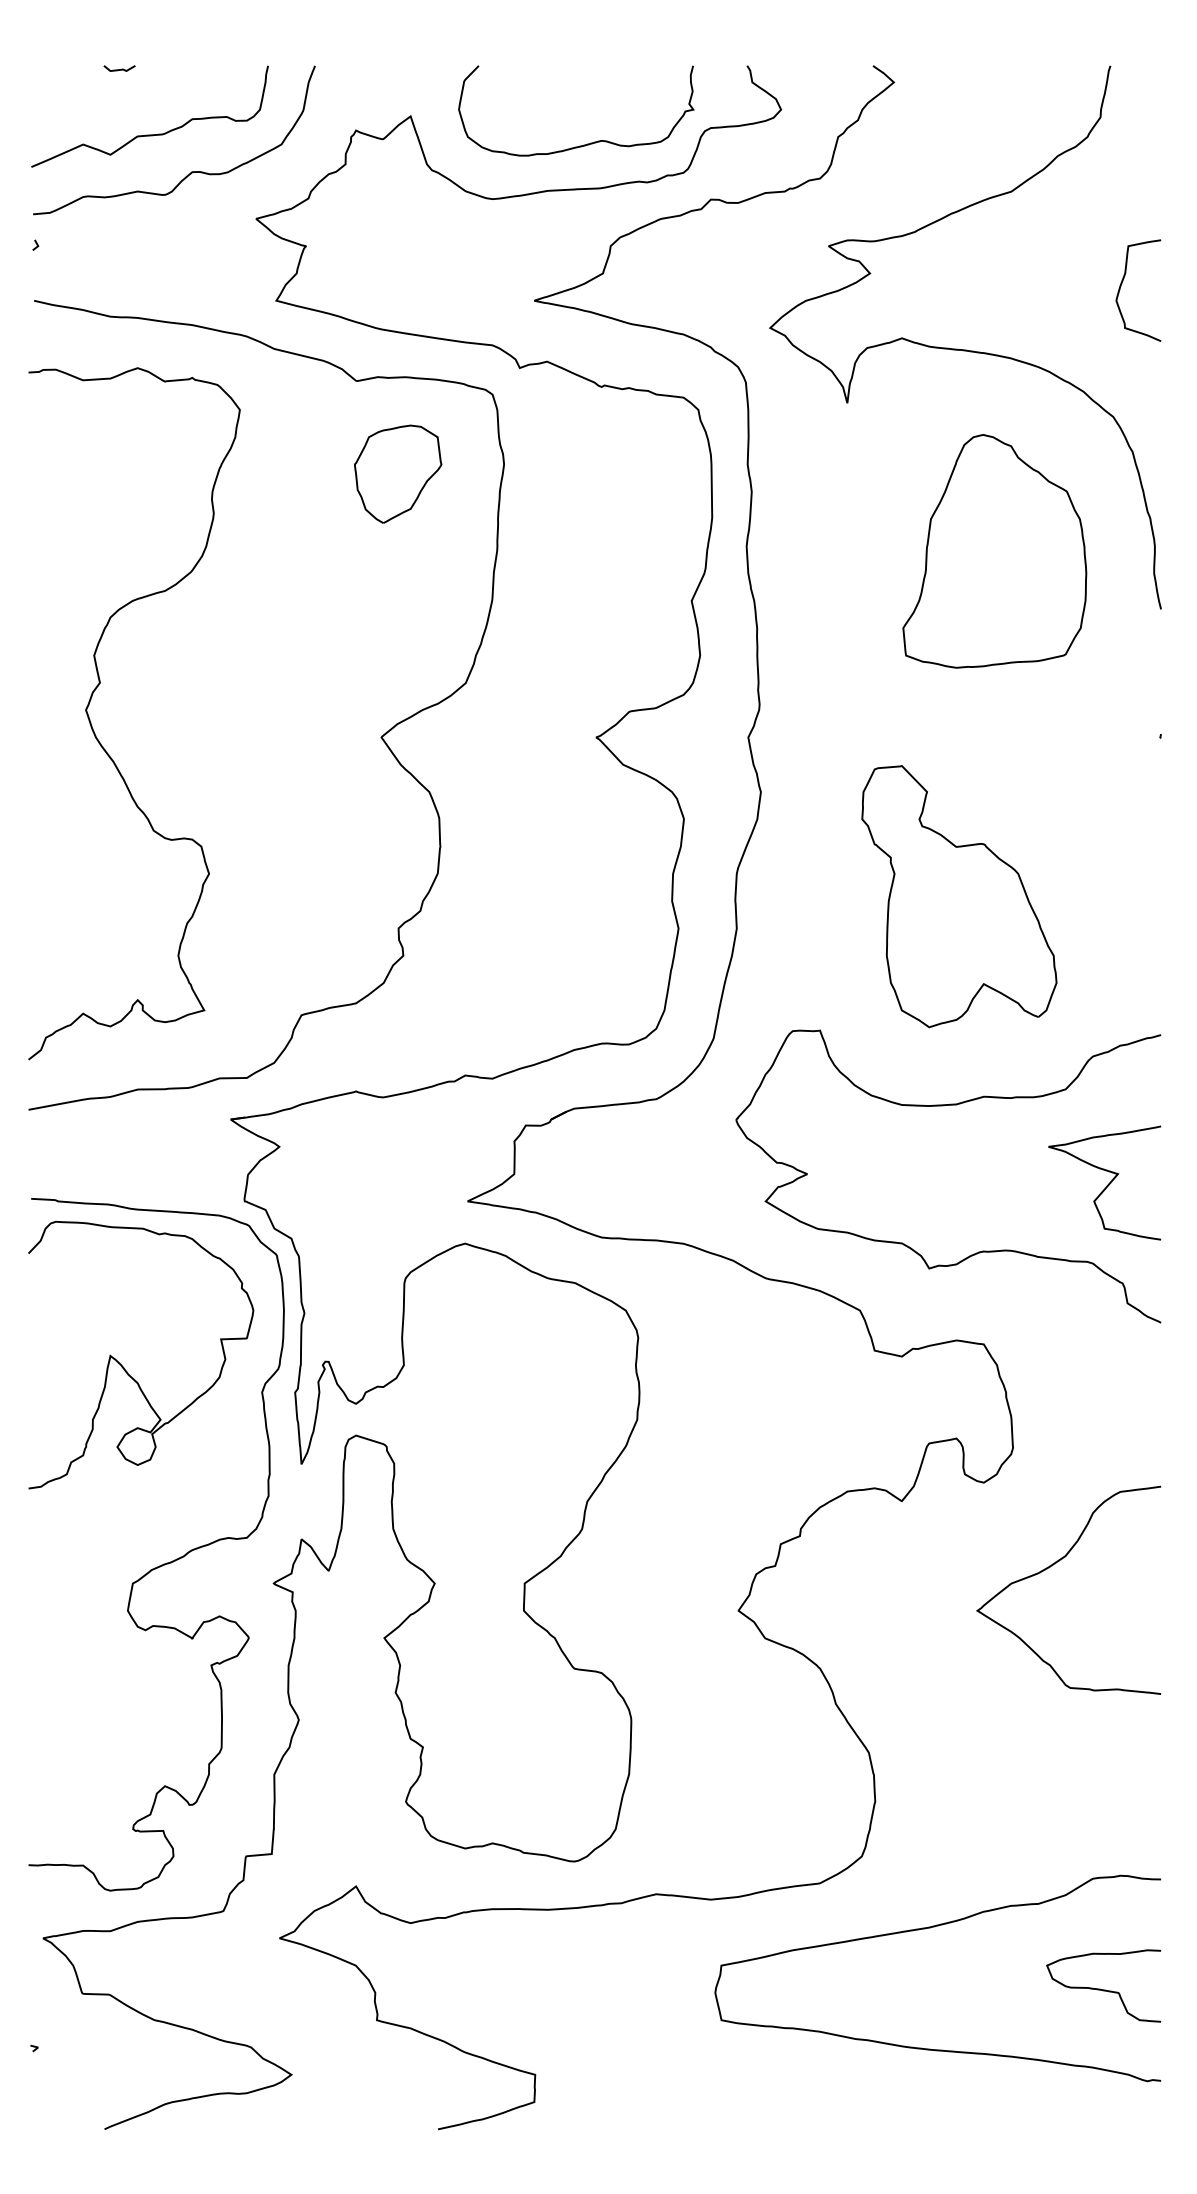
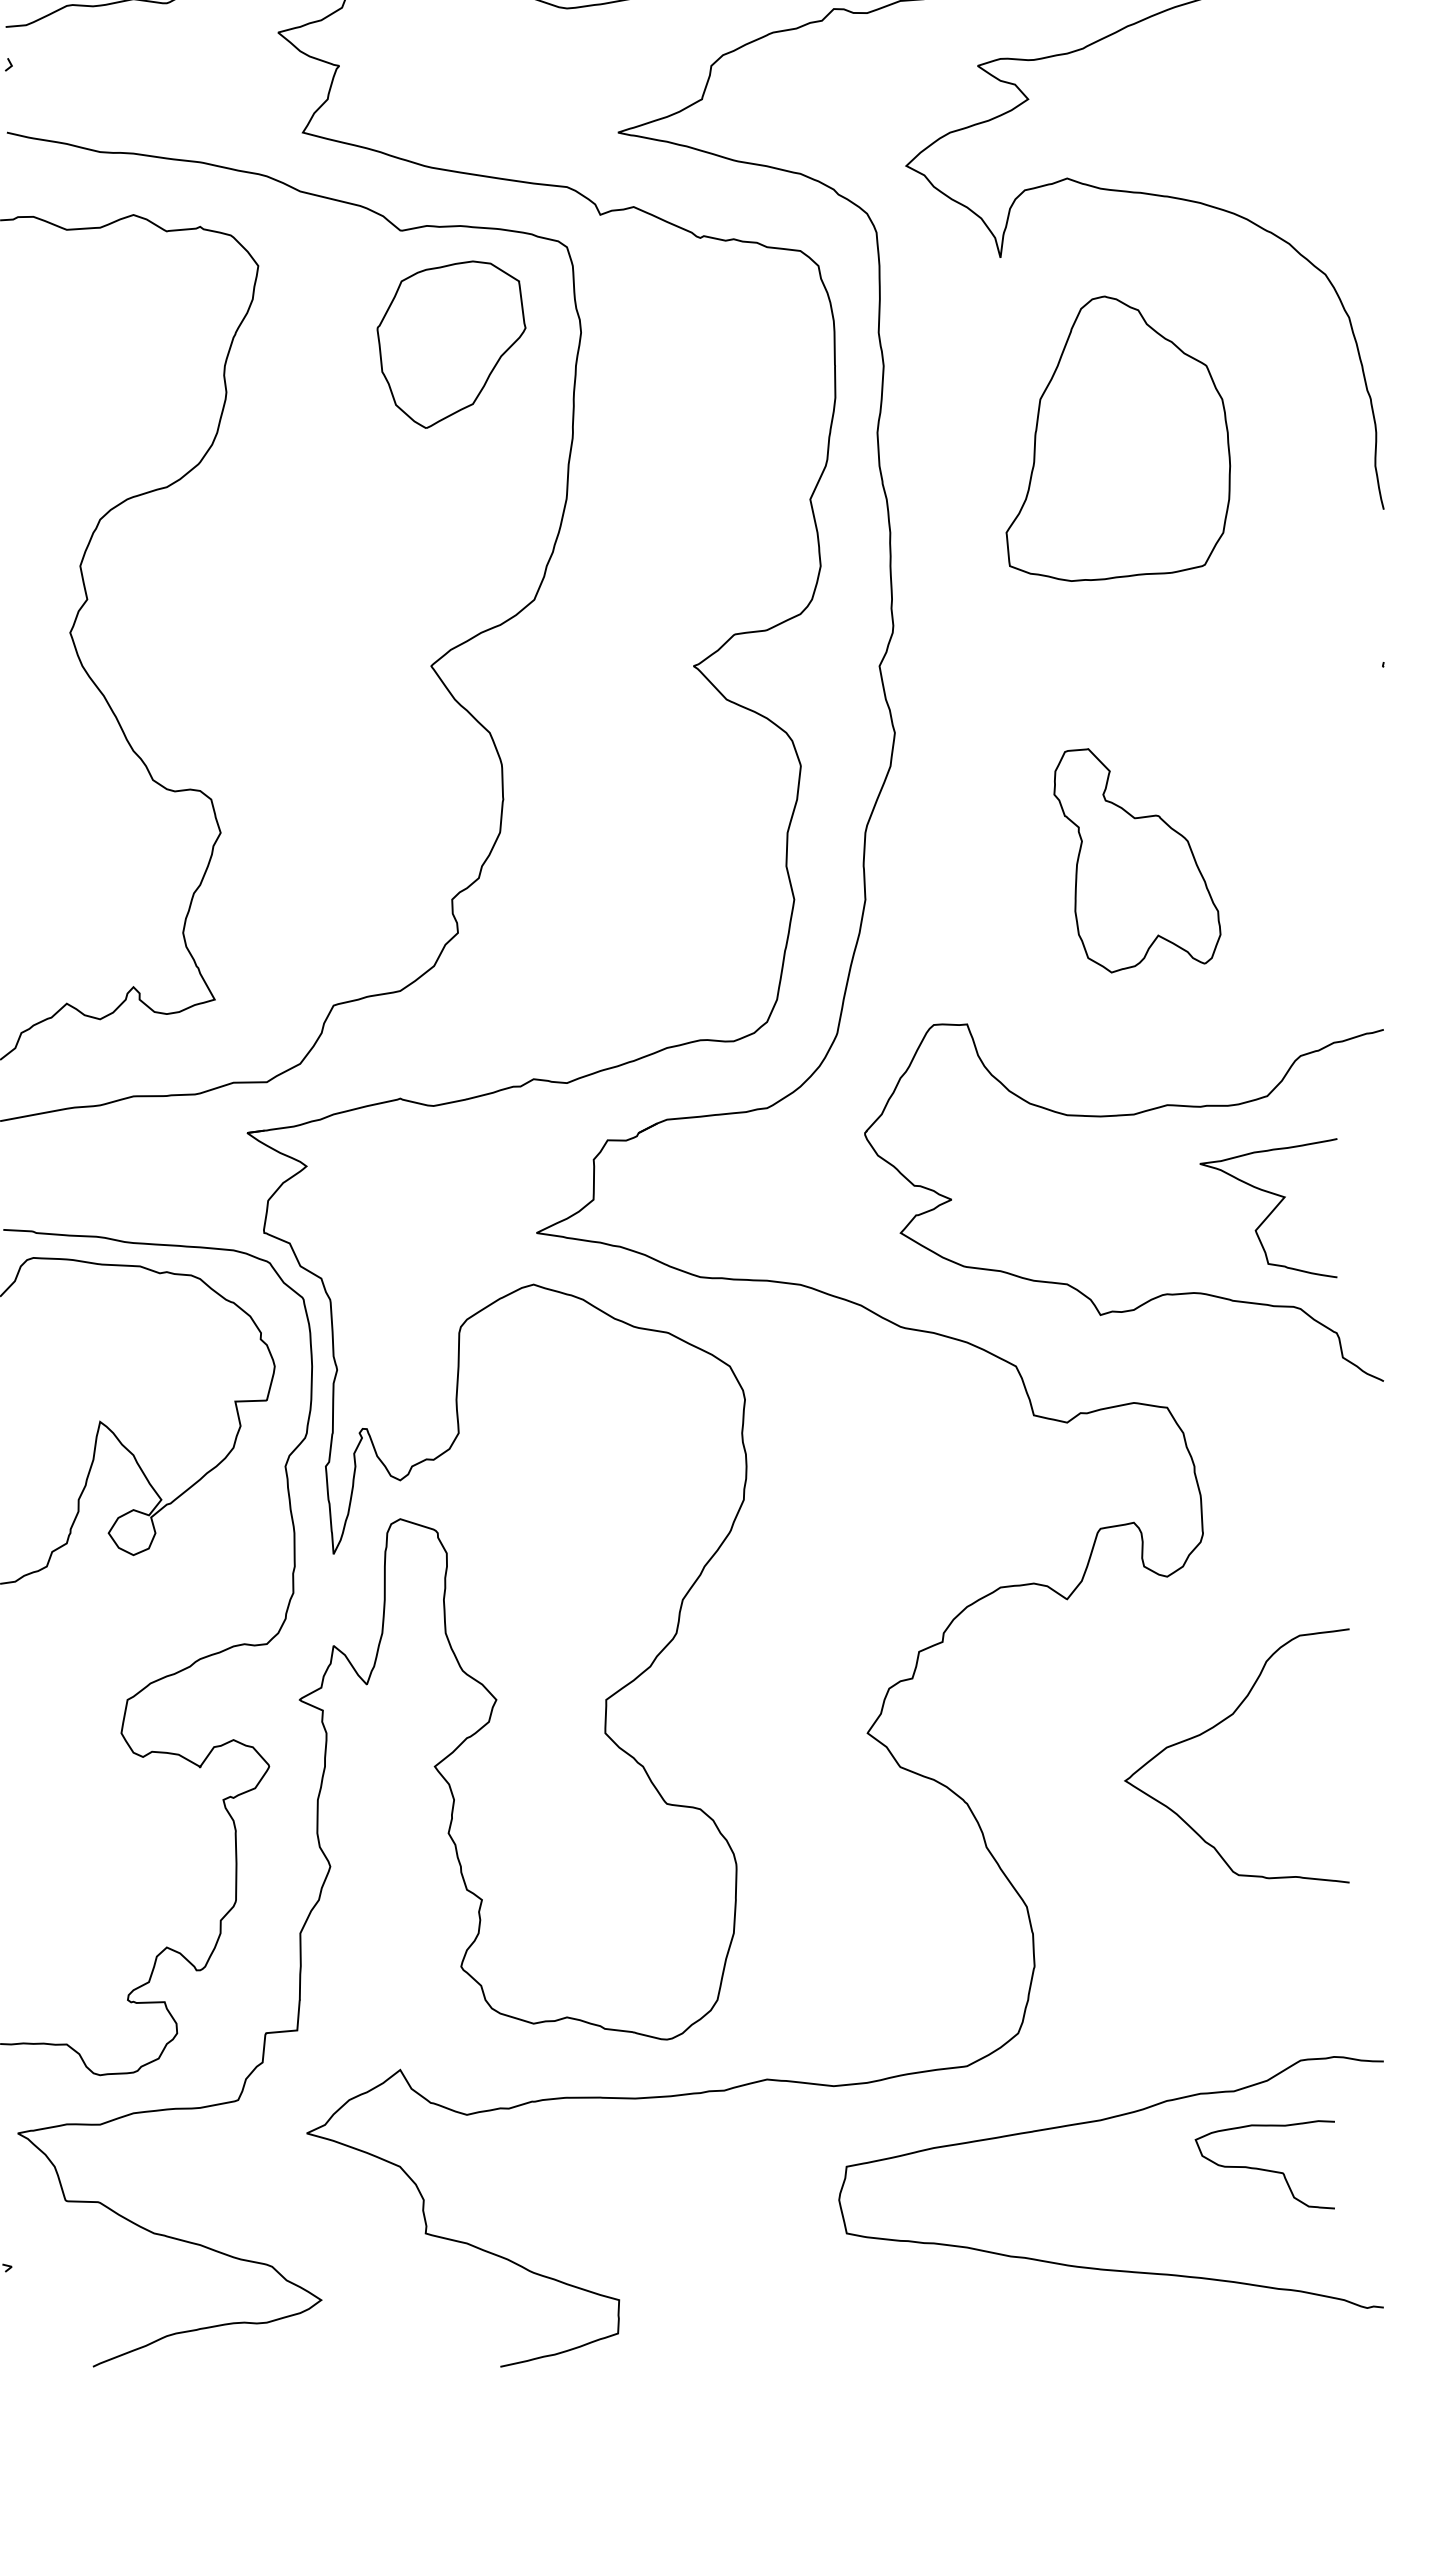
curve: (1122, 283) -> (1336, 111), removed
part: (398, 473) -> (452, 343), size x1.4
part: (994, 551) -> (1117, 438), moved
part: (959, 896) -> (1137, 860), size x0.7
curve: (1107, 1184) -> (1271, 1209), moved
curve: (1053, 1565) -> (1218, 1725), moved
curve: (1103, 1989) -> (1264, 2169), moved

